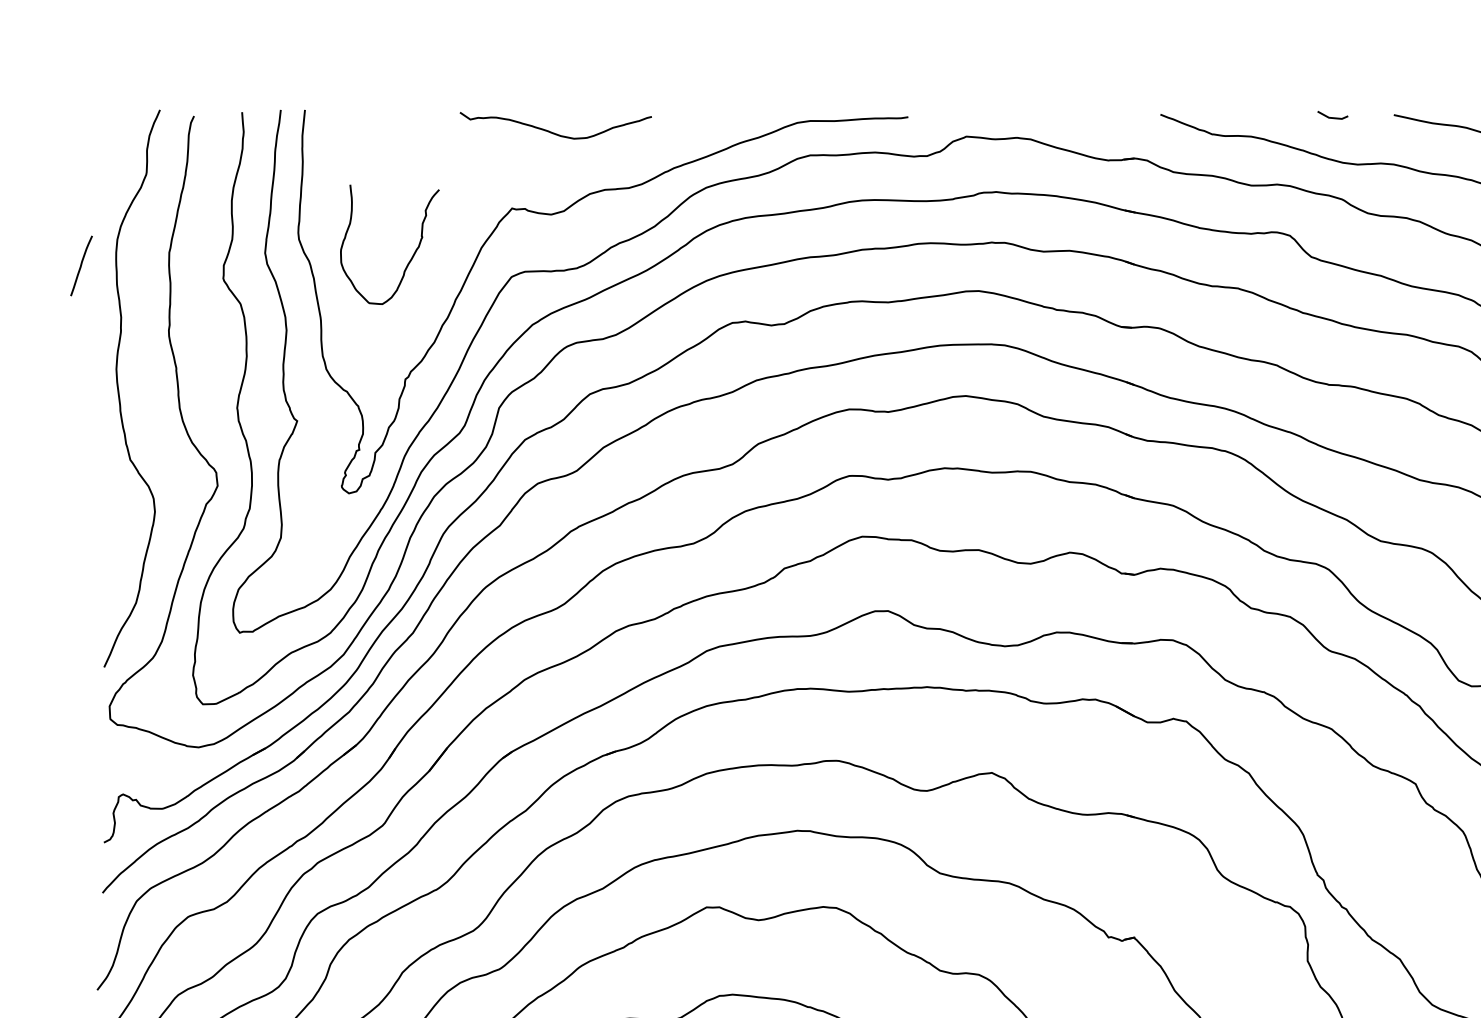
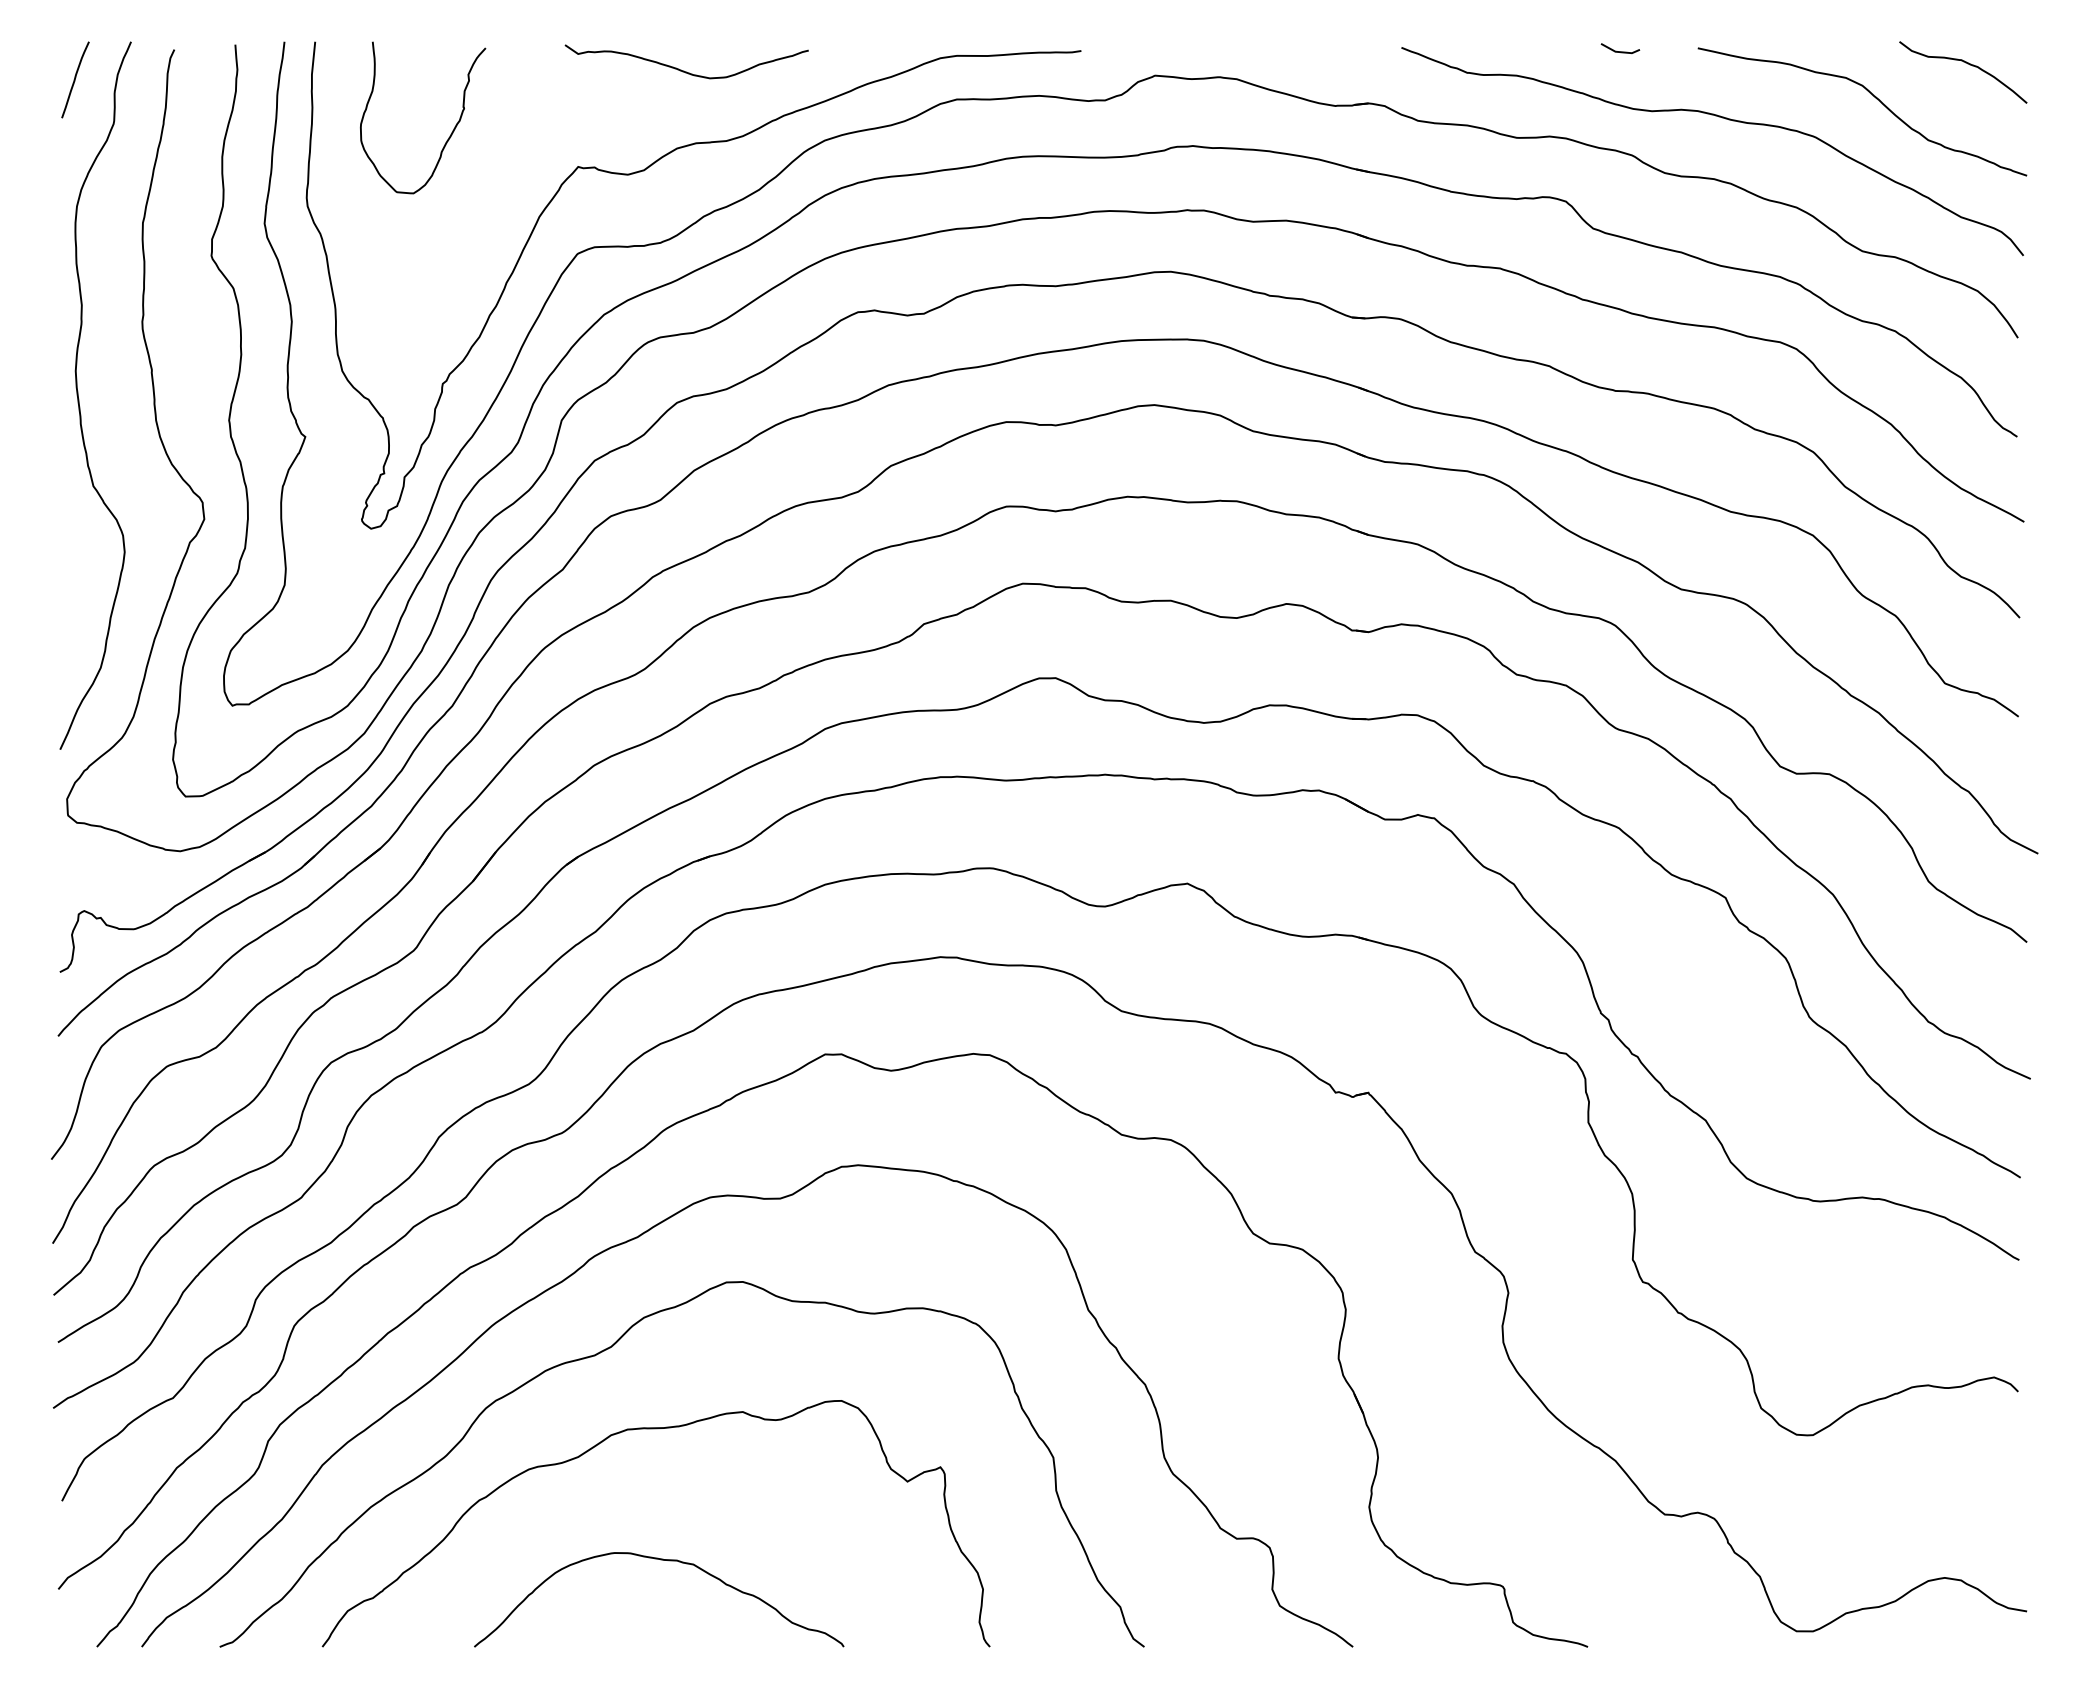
curve: (554, 132) -> (684, 70), moved
curve: (412, 256) -> (451, 132), moved
curve: (81, 265) -> (75, 79), moved

